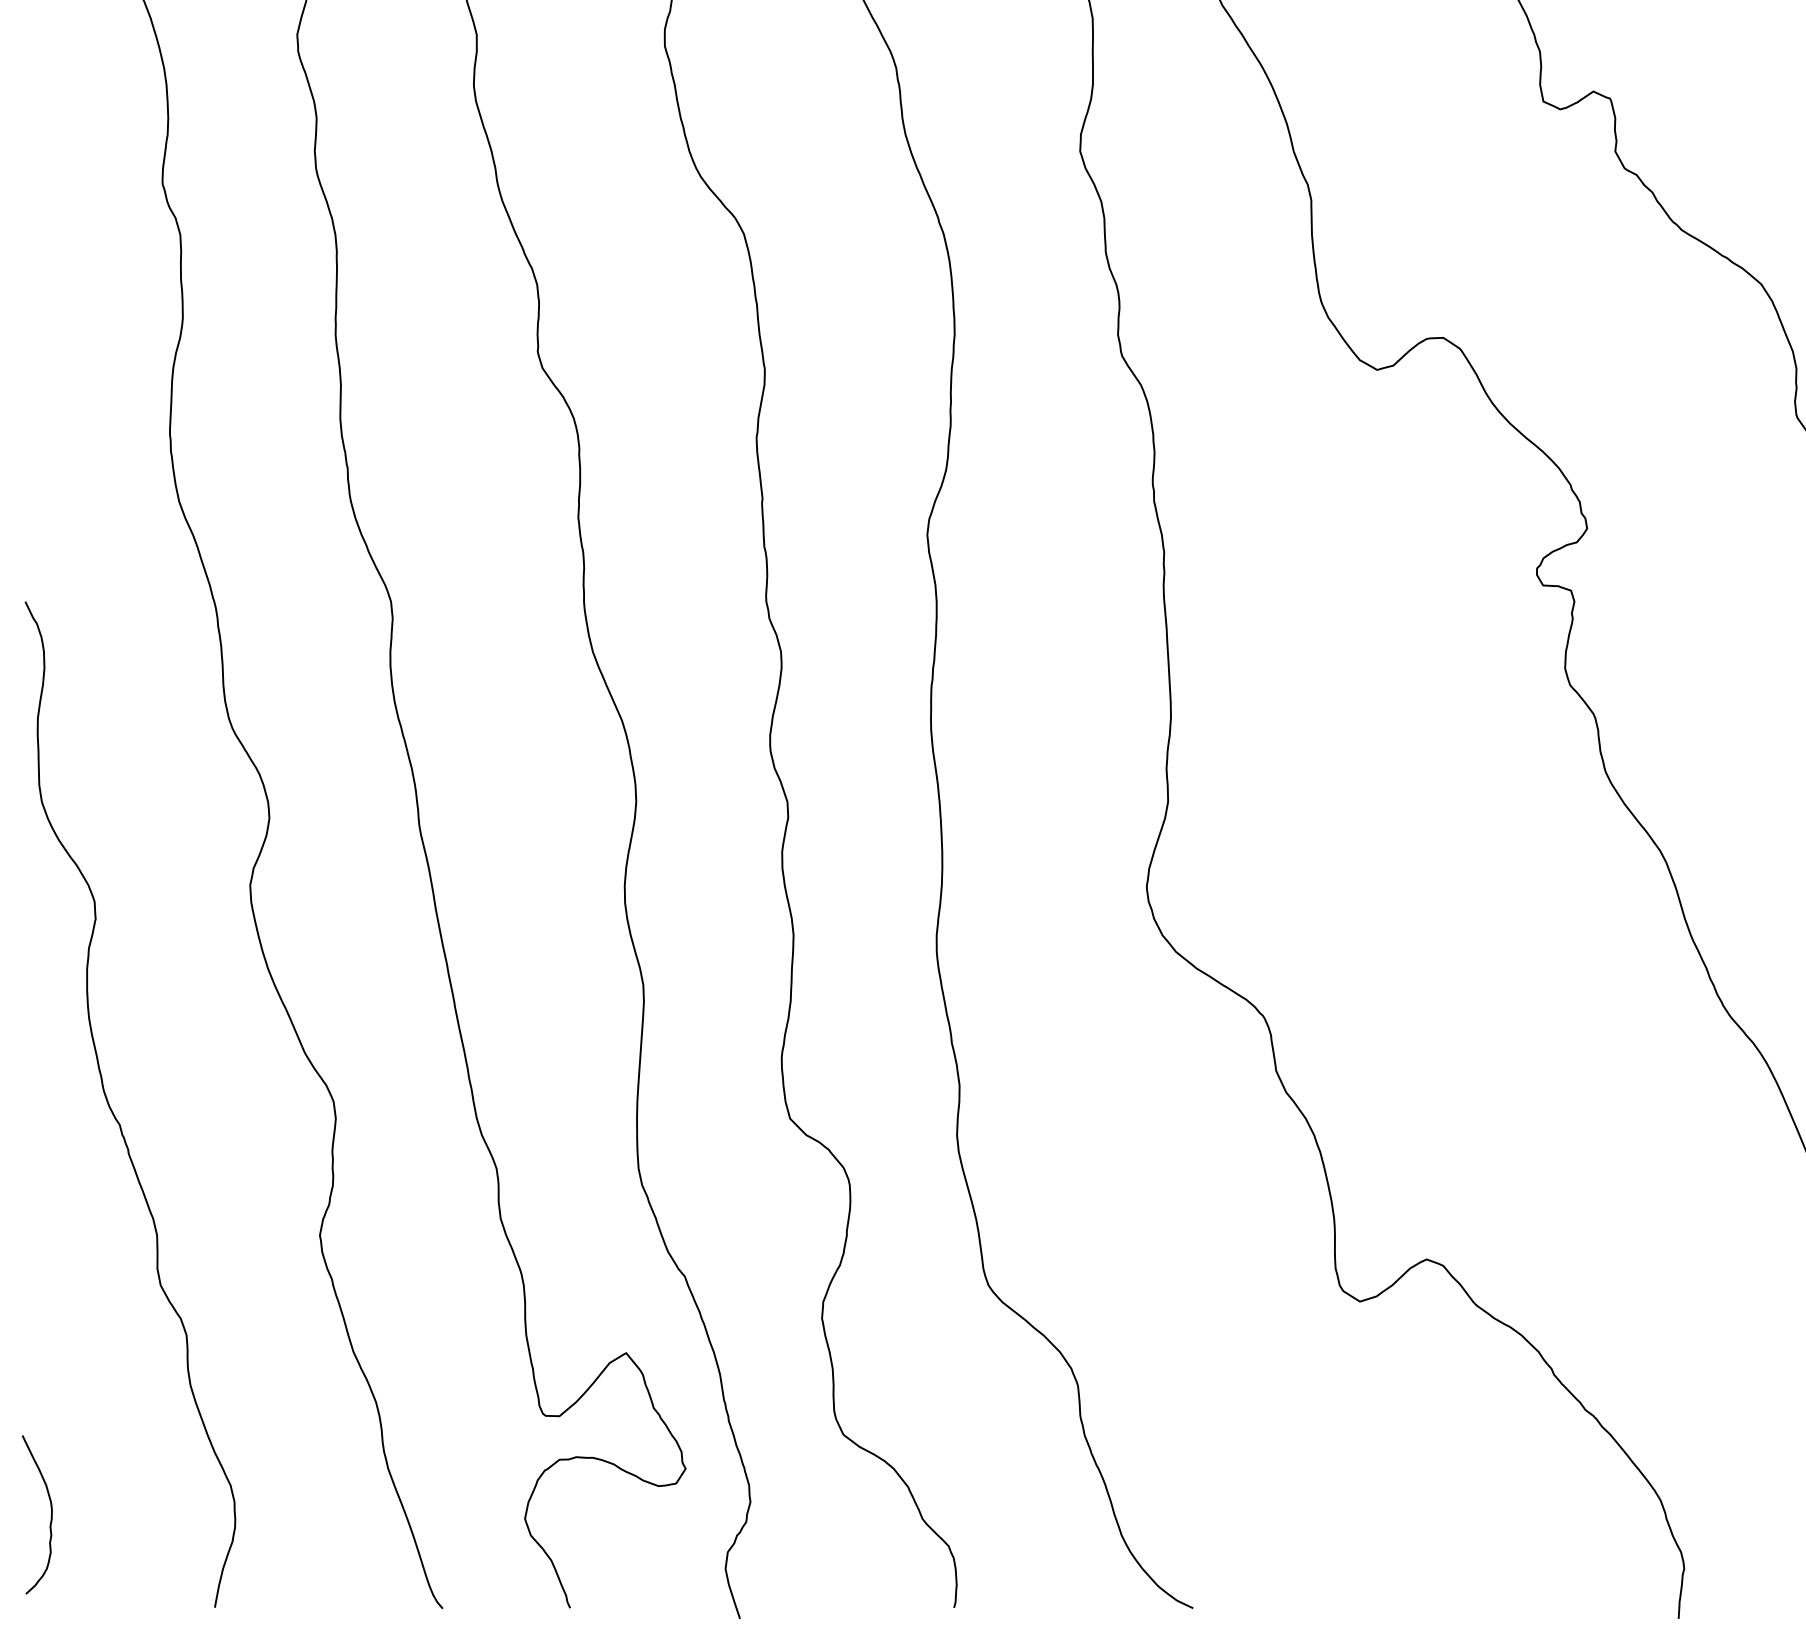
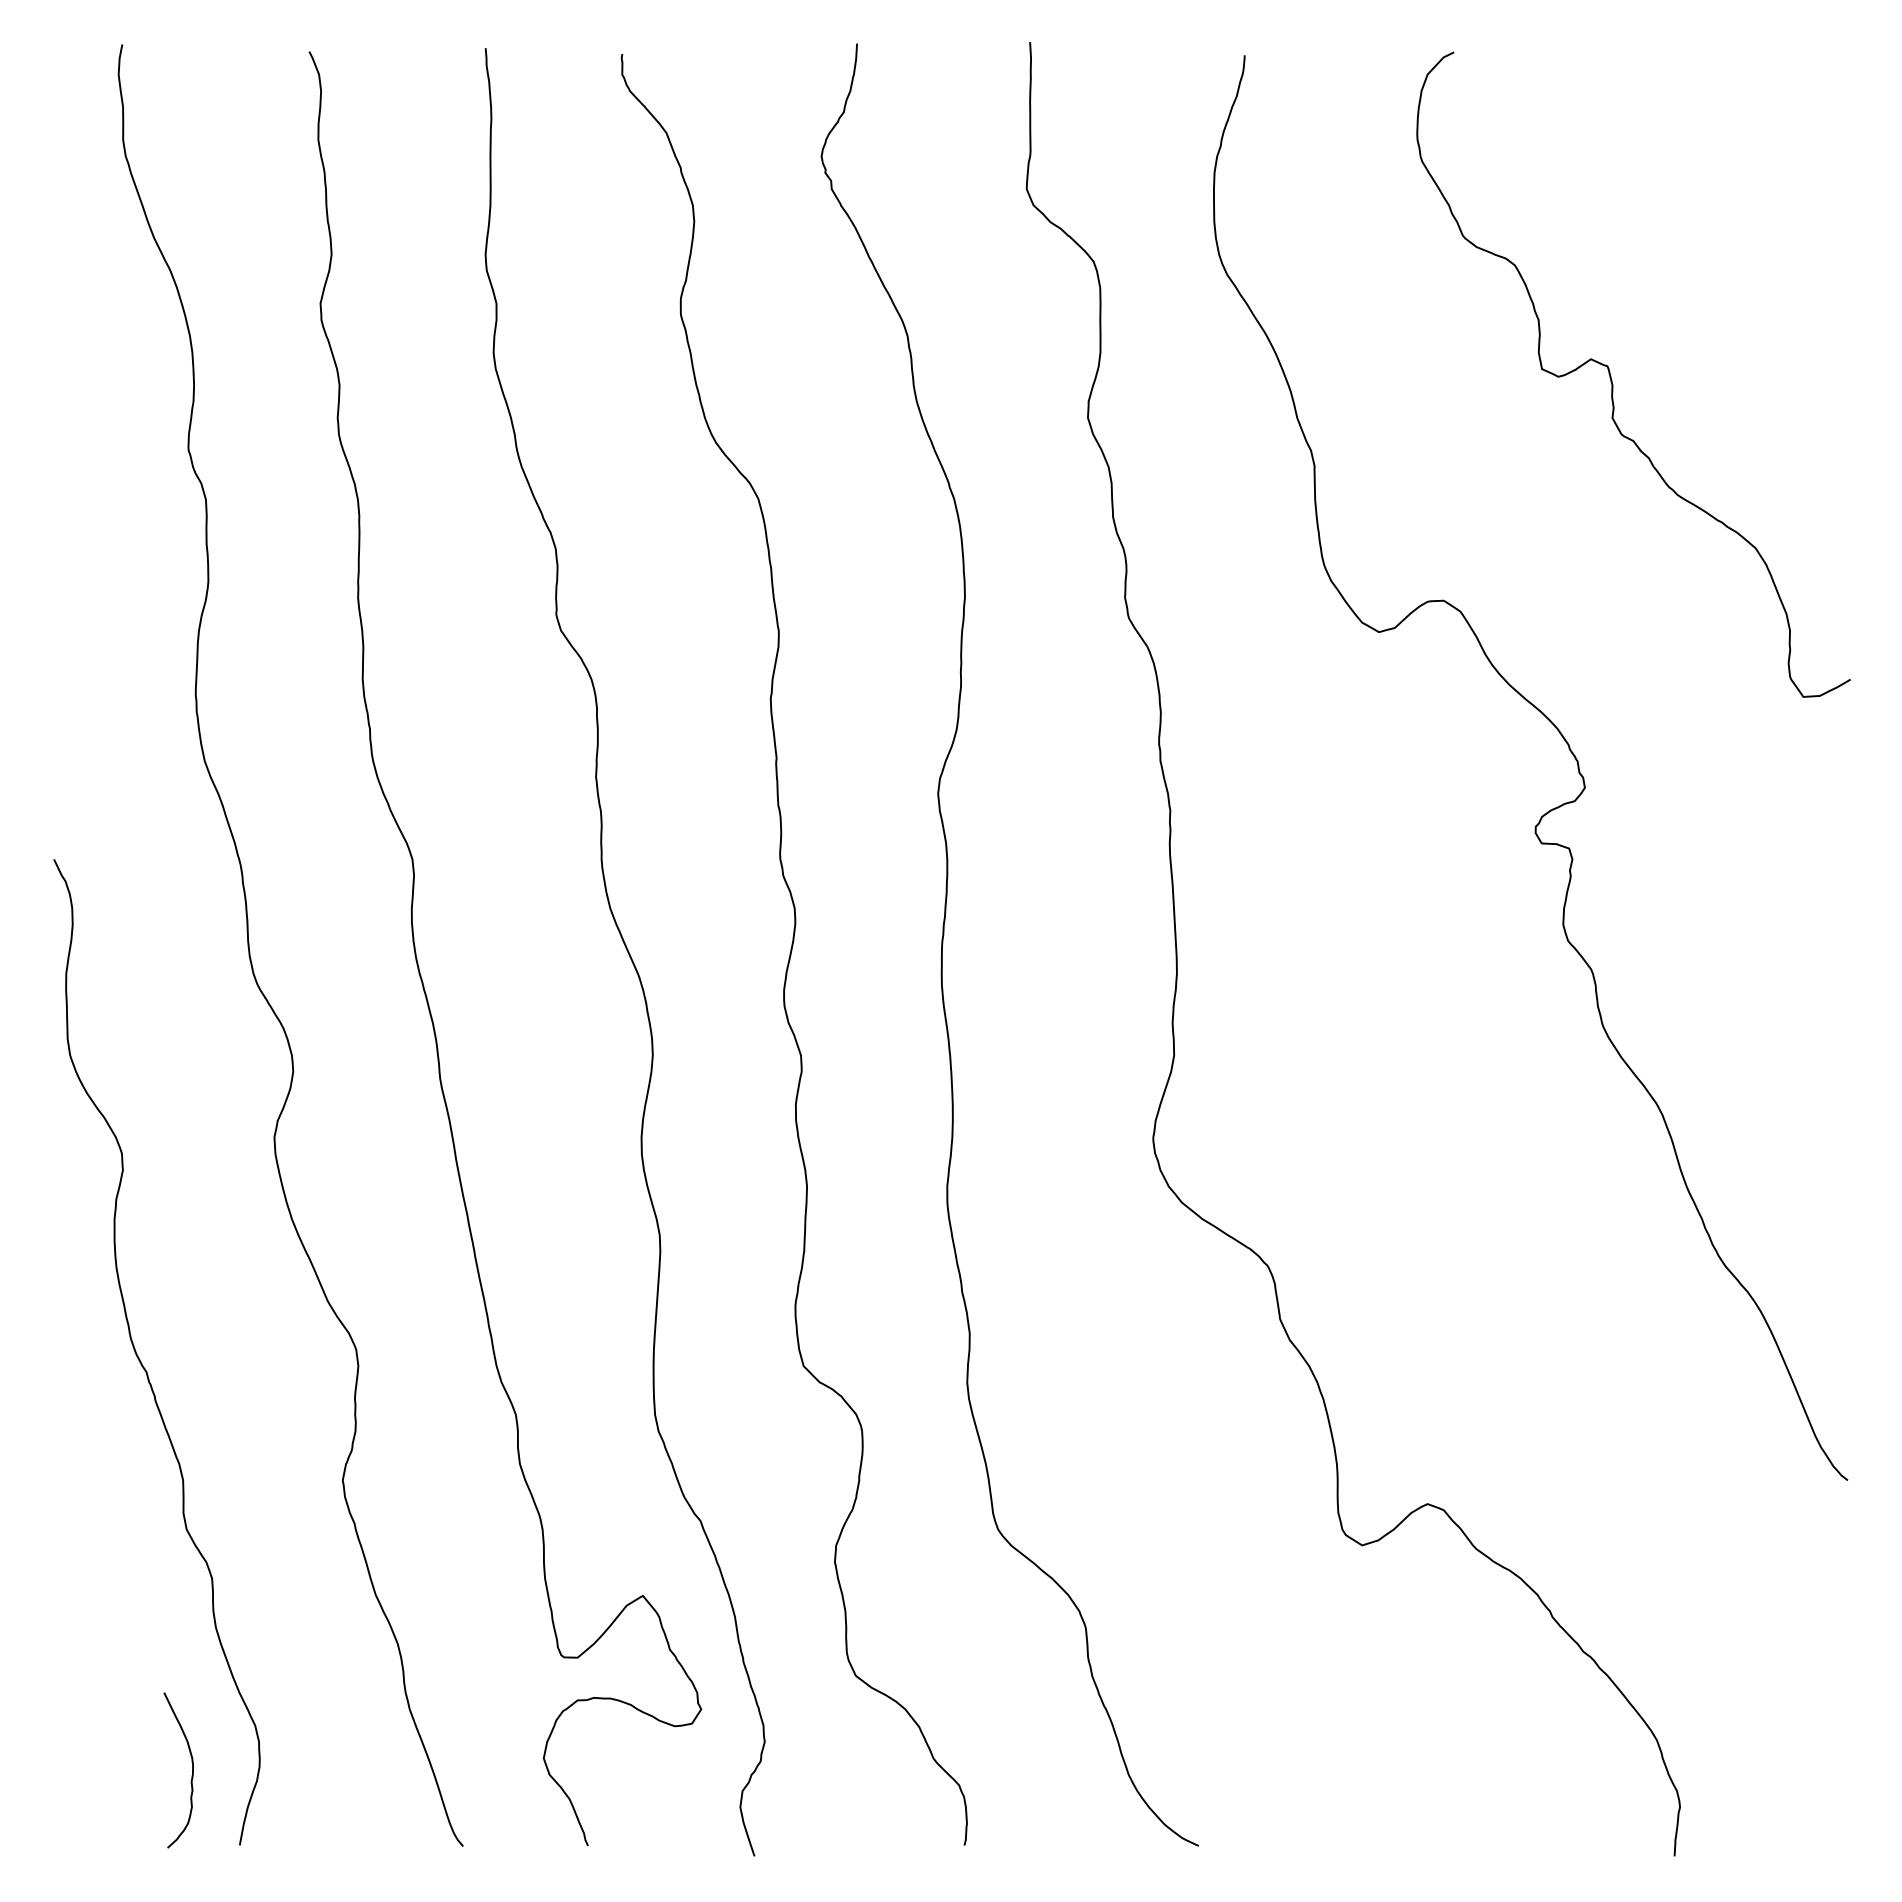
curve: (50, 1520) -> (191, 1775), moved

